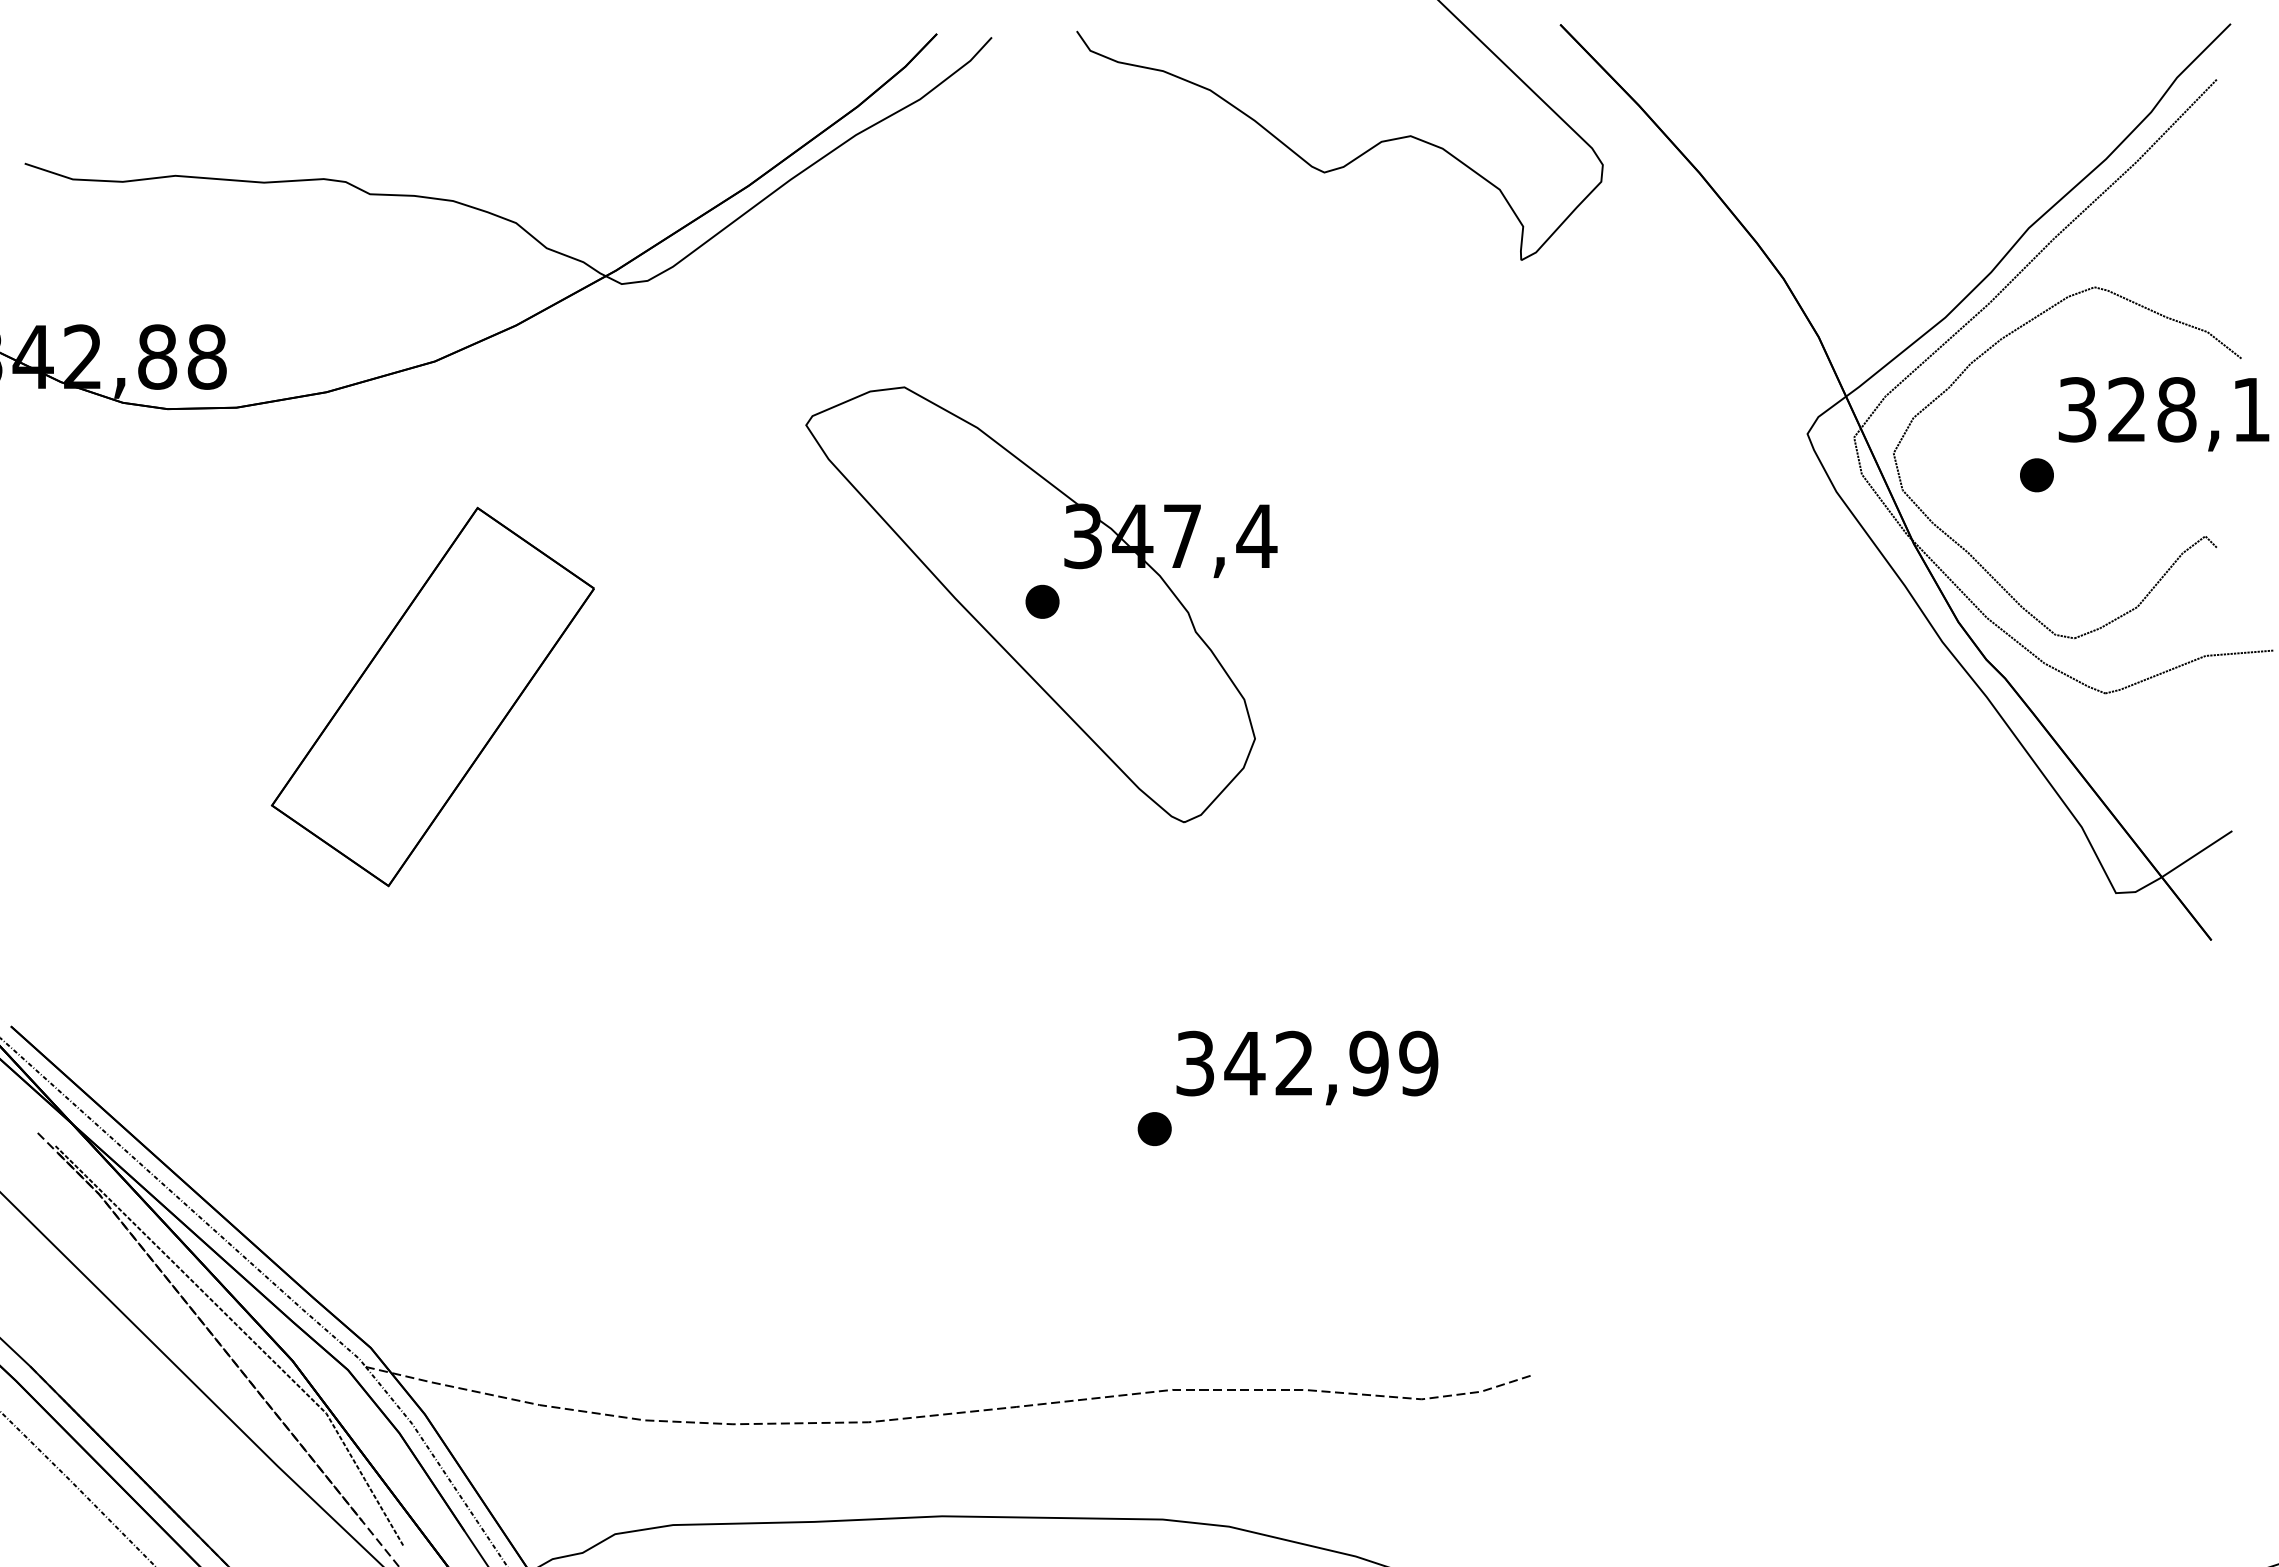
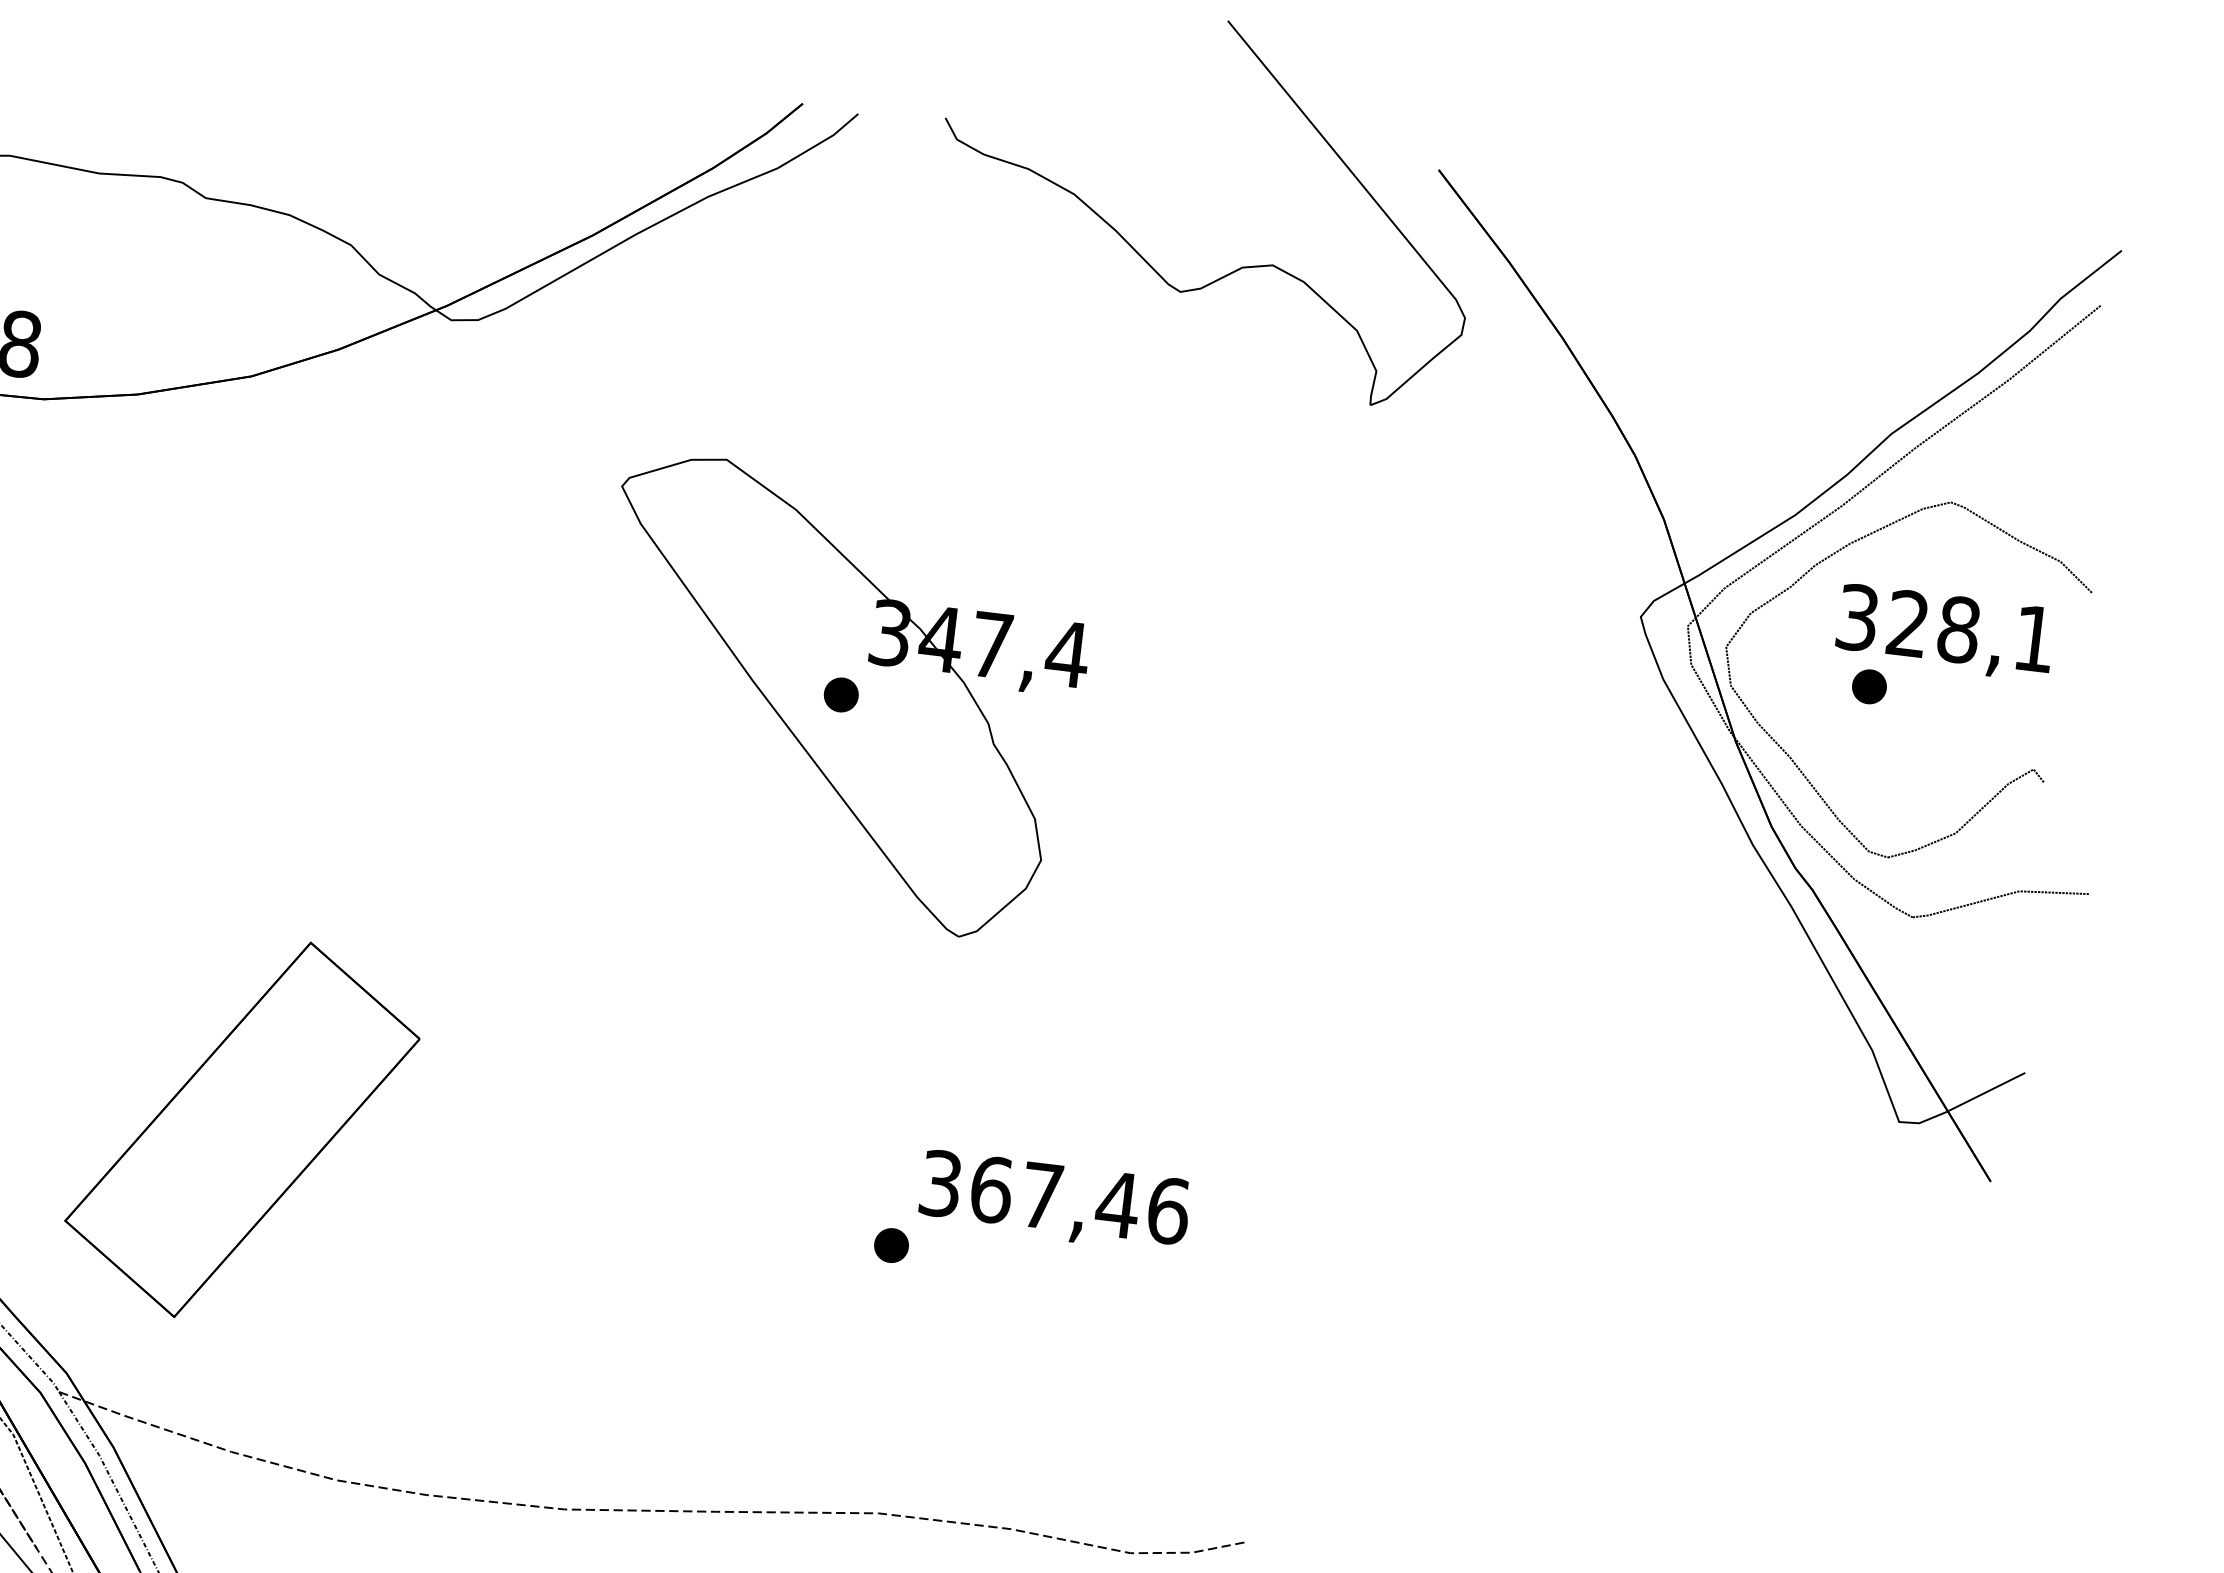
text: (2163, 414) -> (1944, 633), moved
part: (432, 696) -> (241, 1129), moved
text: (1331, 1063) -> (1079, 1200), 342,99 -> 367,46

